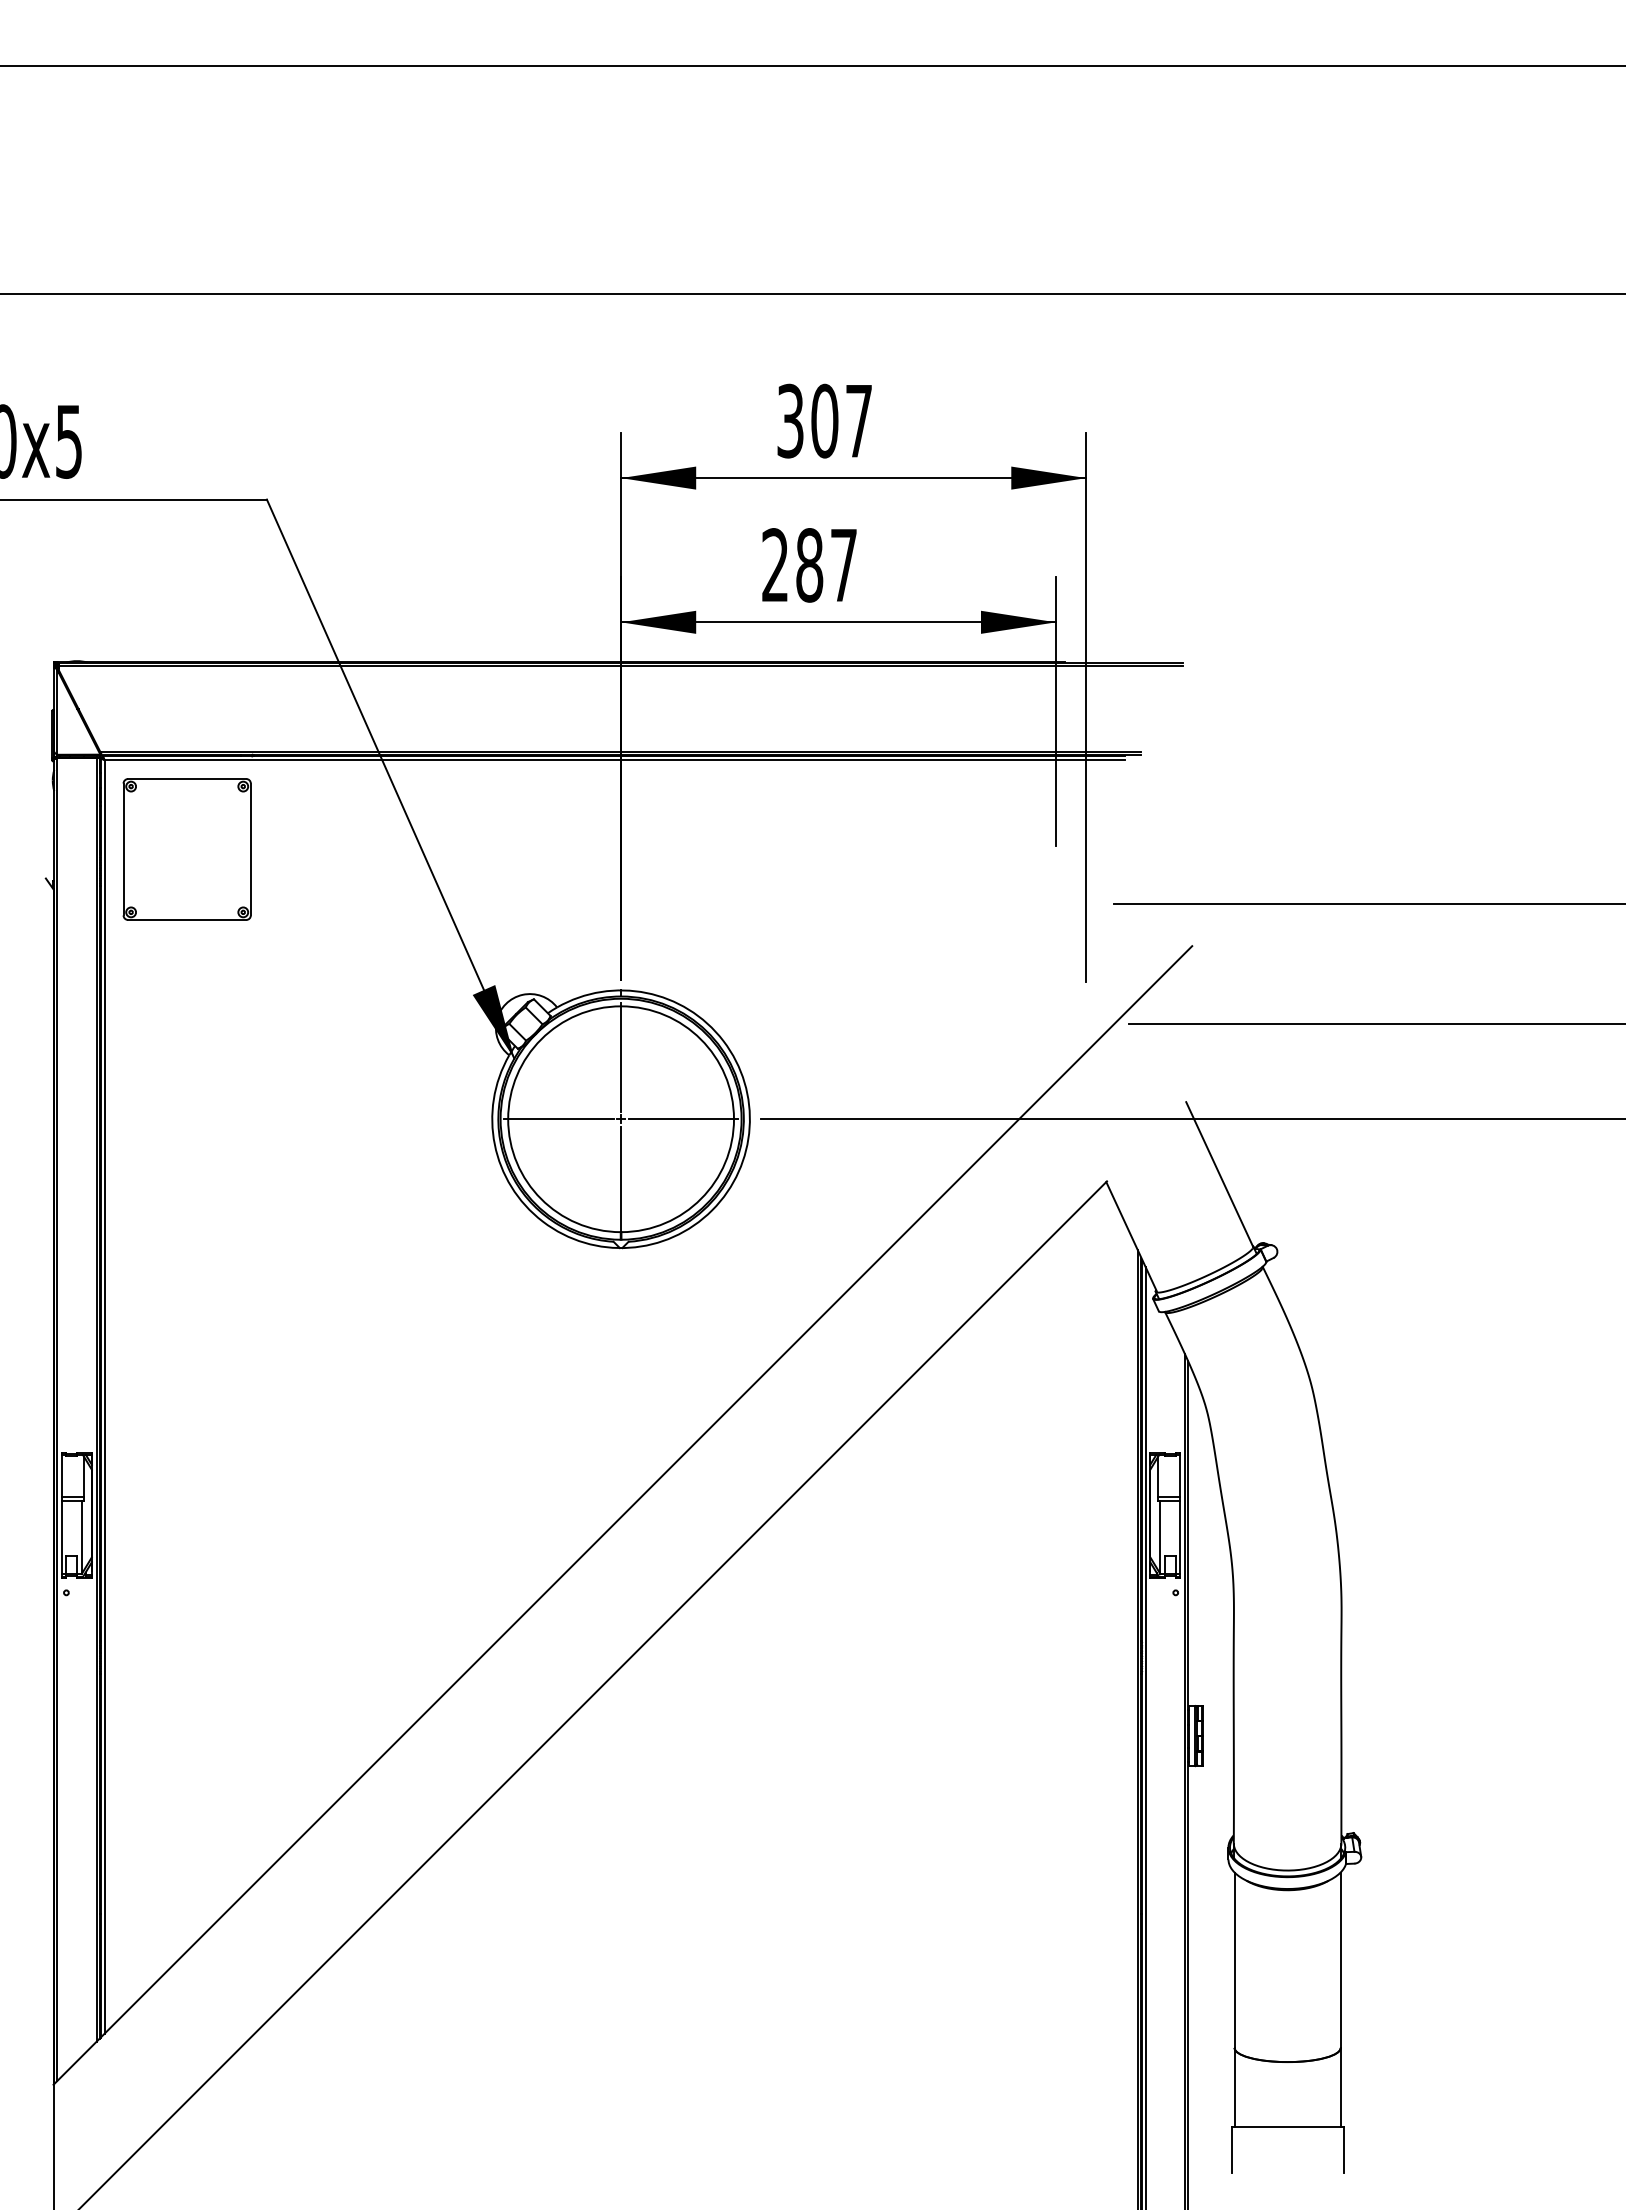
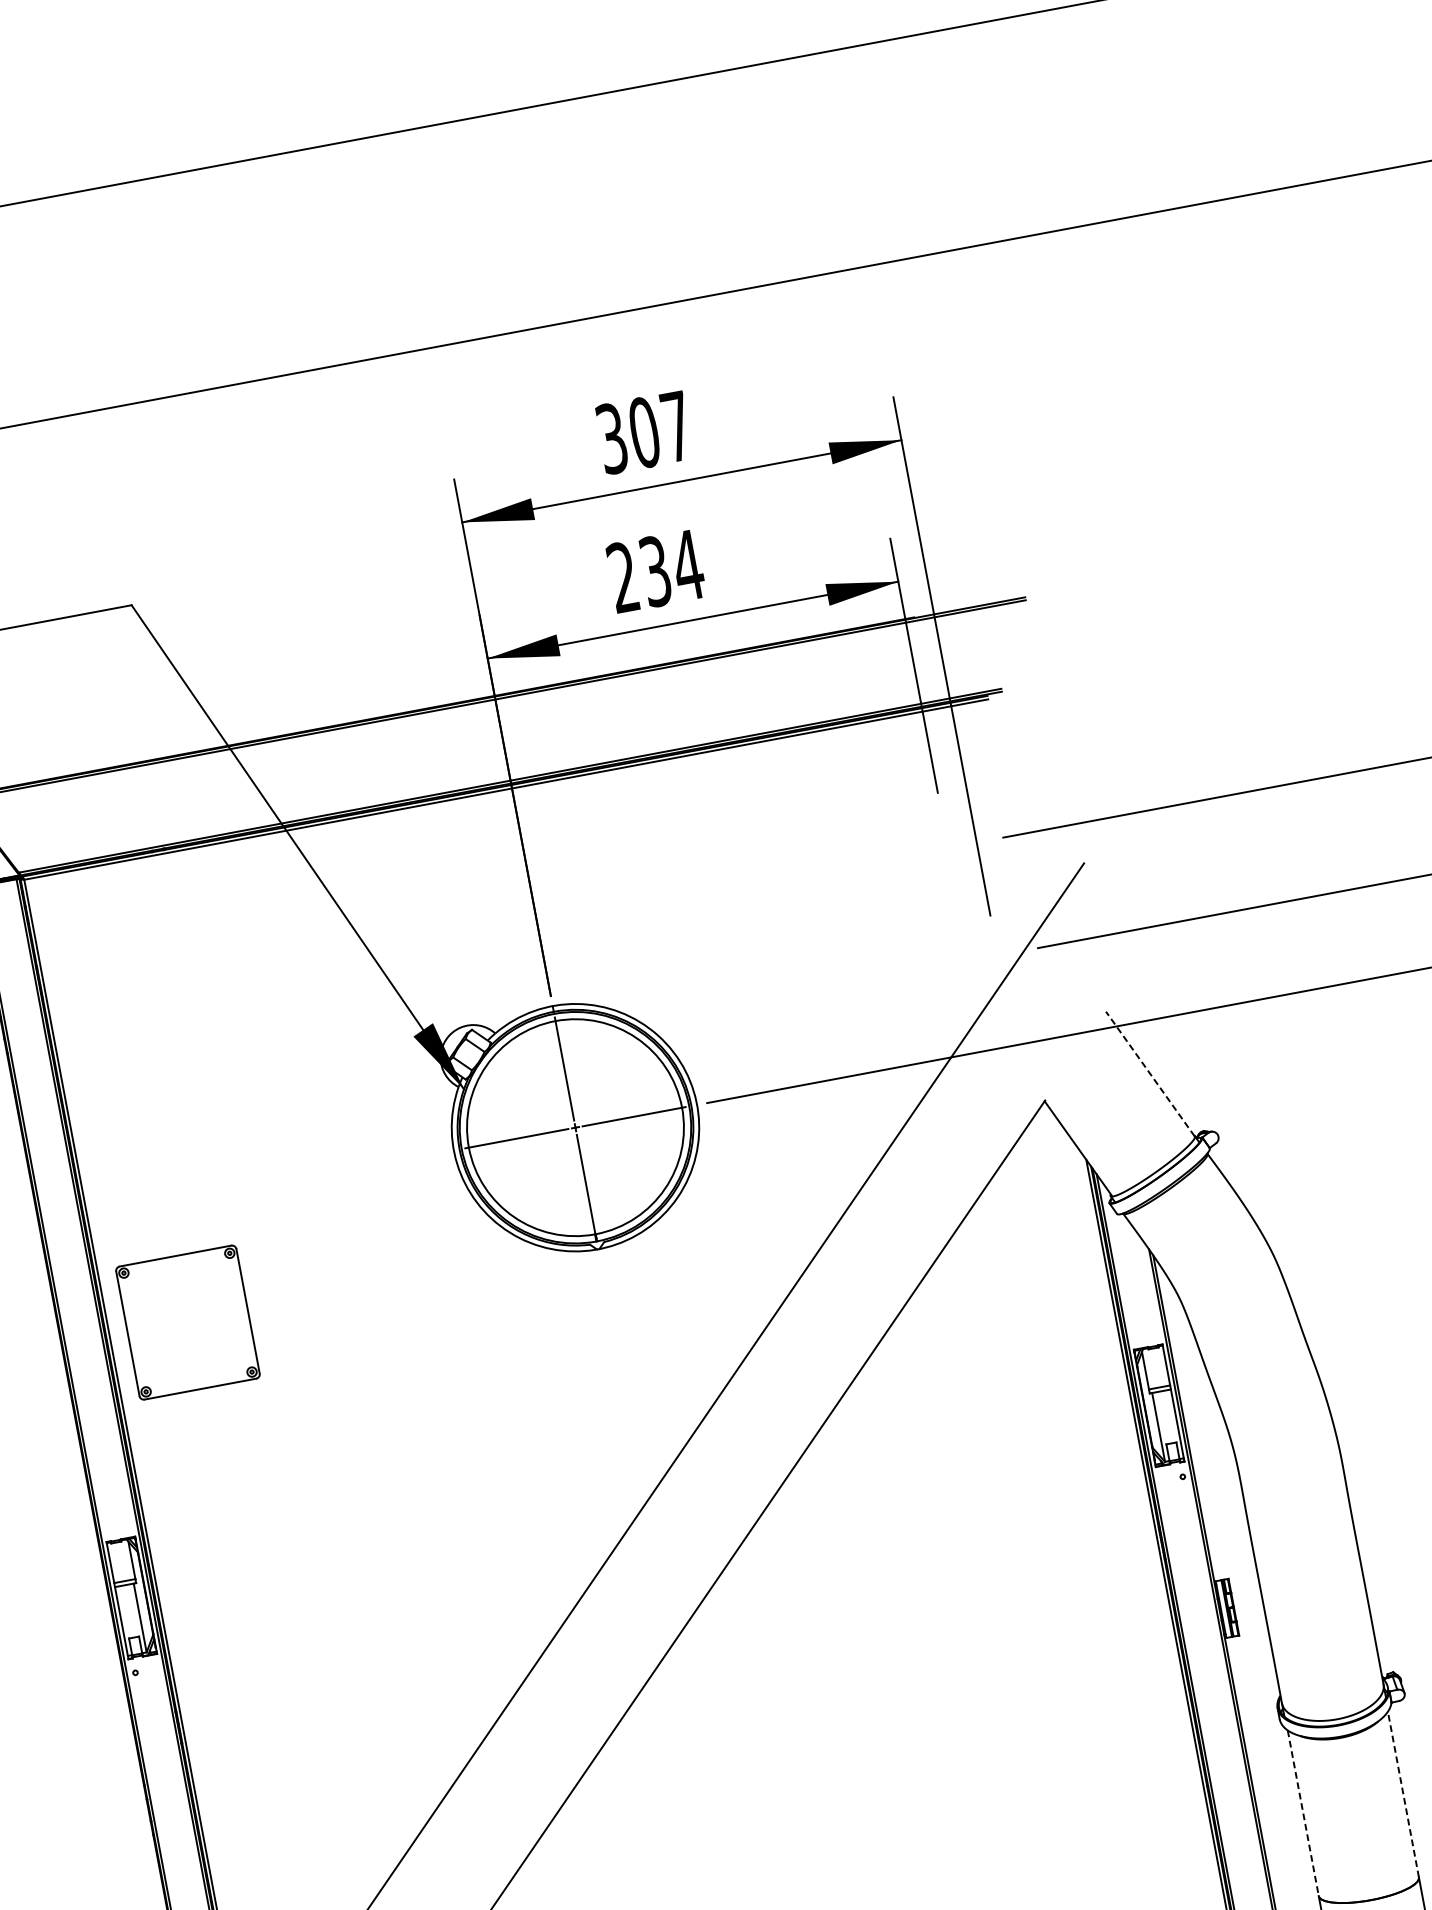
text: (827, 565) -> (672, 568), 287 -> 234
part: (186, 849) -> (187, 1322), moved
line: (1219, 1174) -> (1150, 1074), solid -> dashed
line: (1234, 1960) -> (1303, 1813), solid -> dashed
line: (1340, 1960) -> (1403, 1794), solid -> dashed

